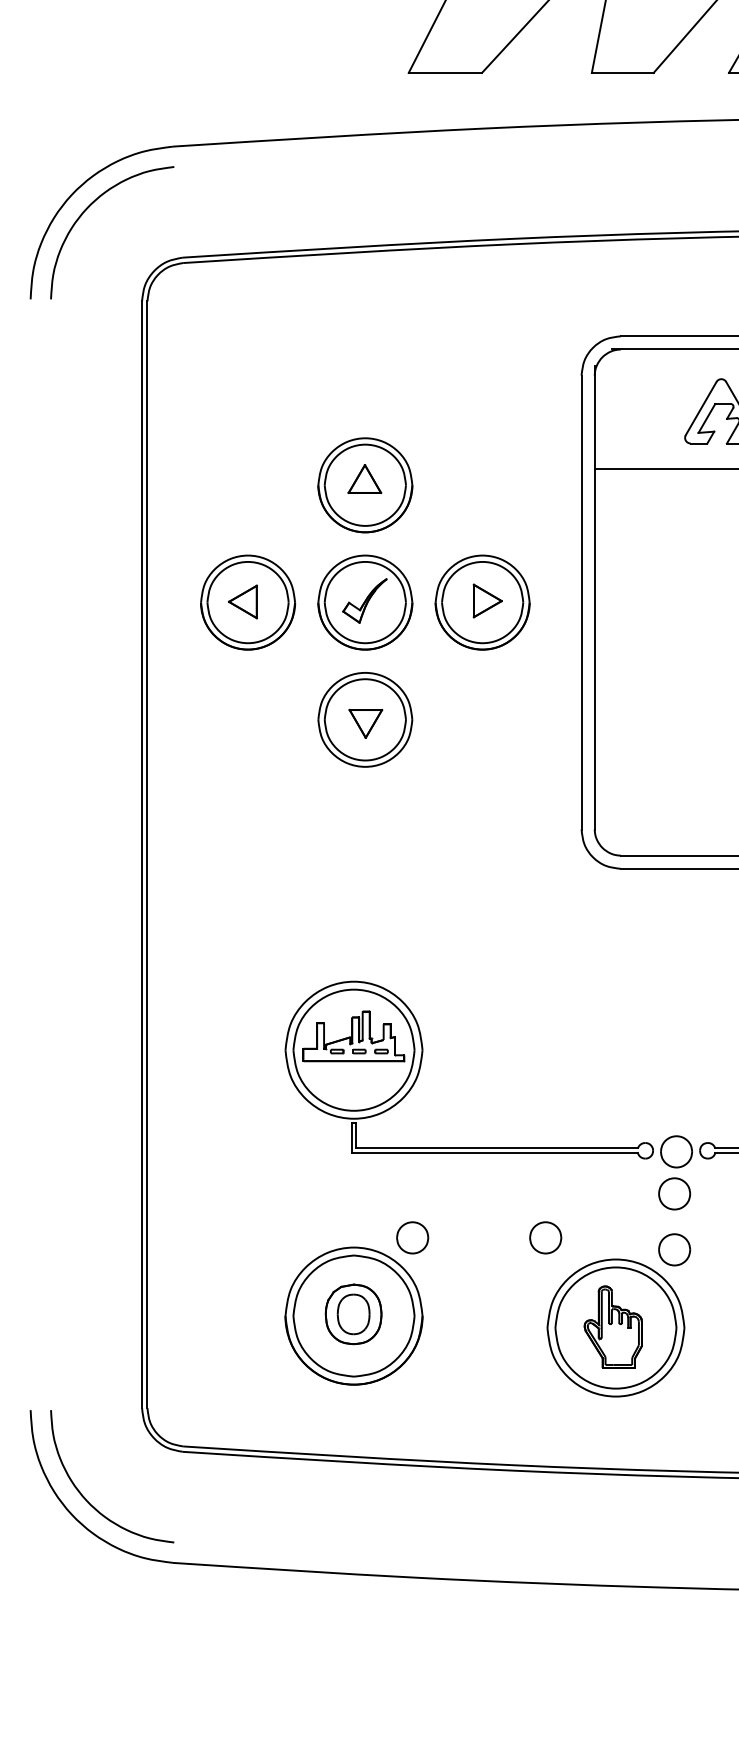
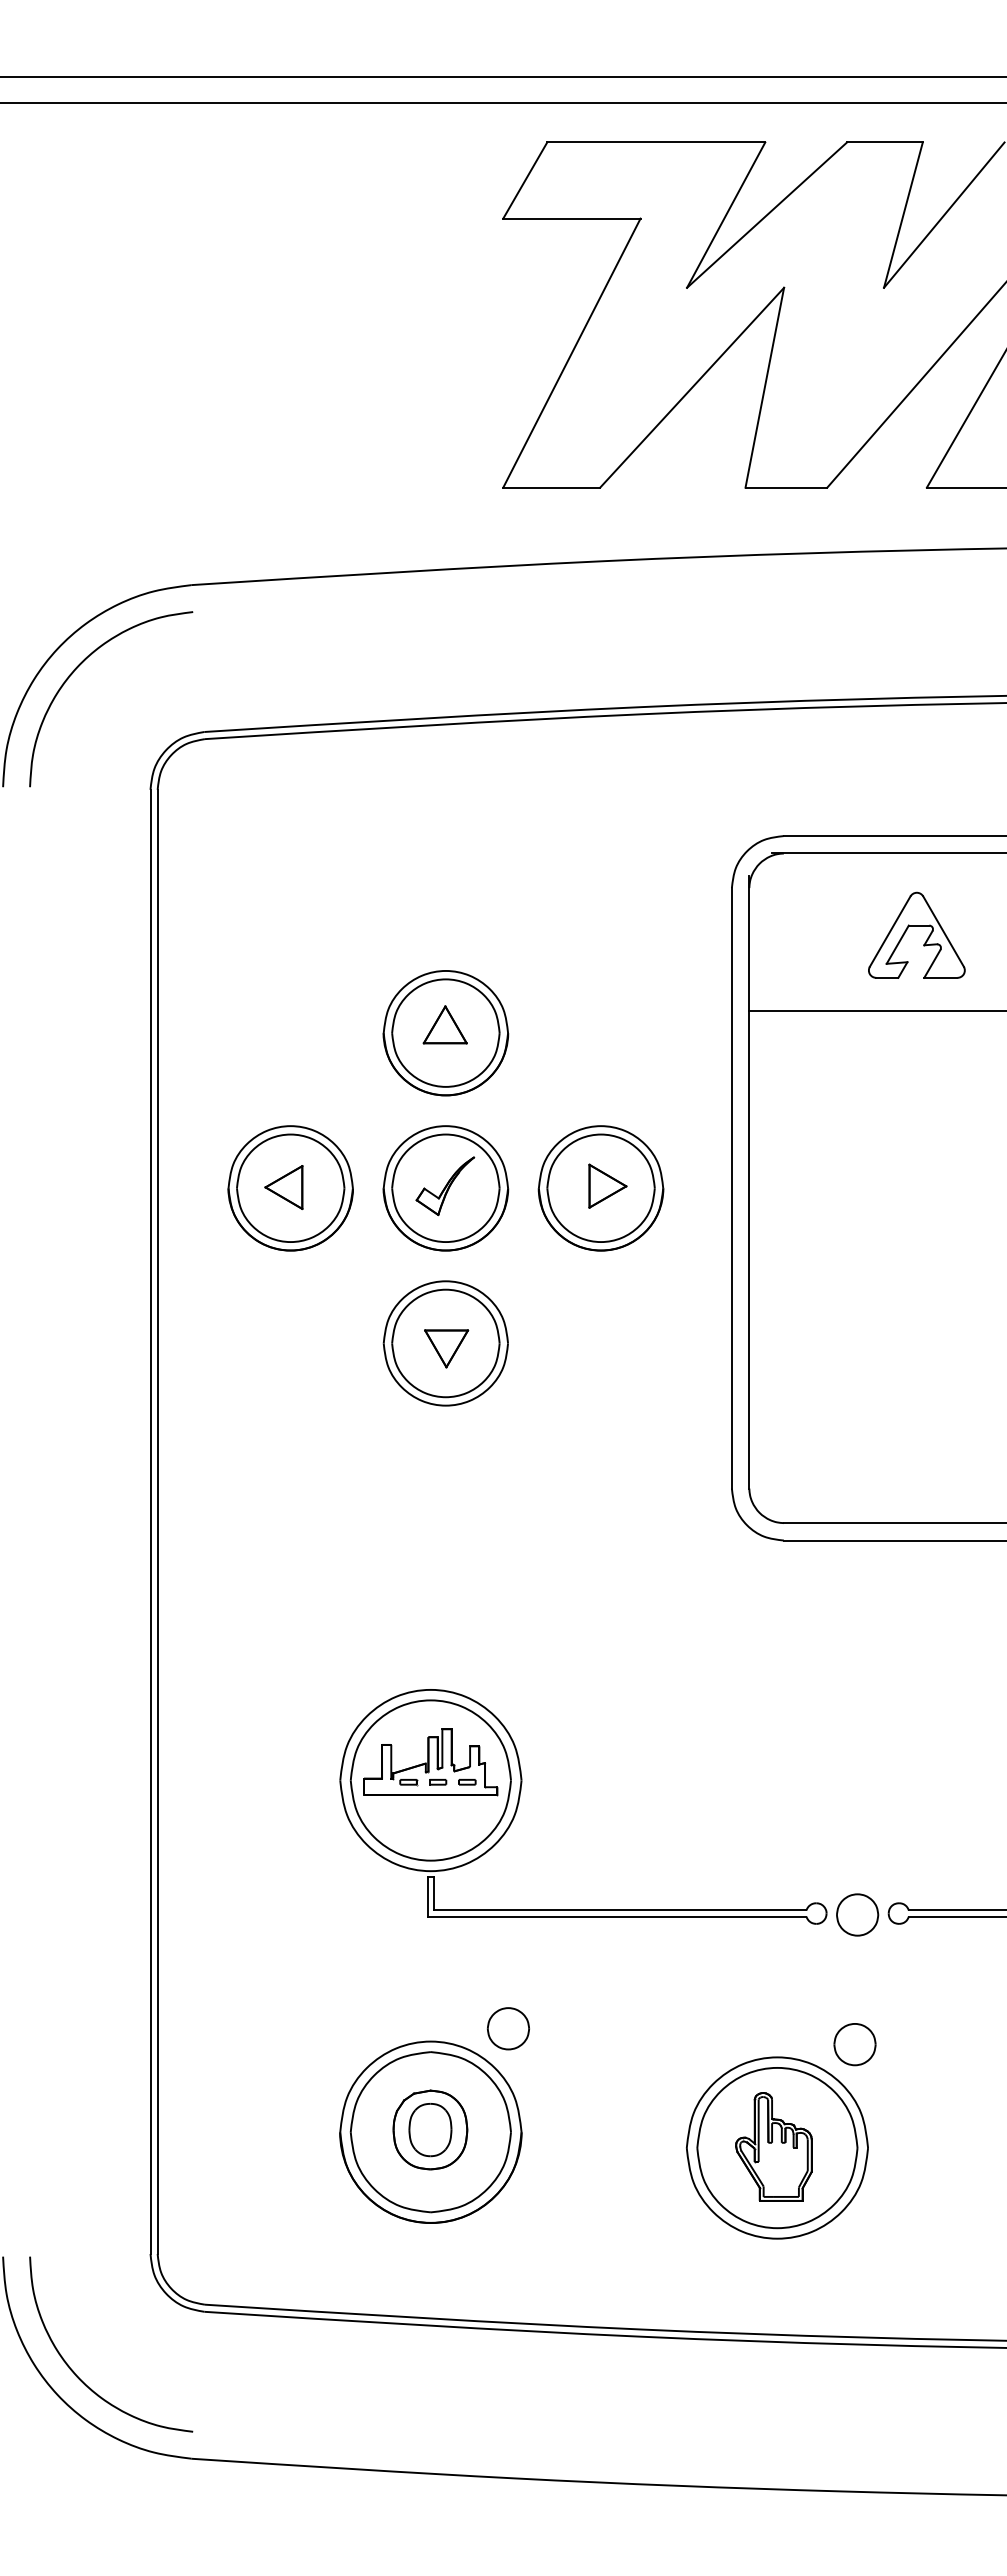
part: (674, 1193) -> (854, 1970), removed
part: (545, 1237) -> (684, 2028), removed

